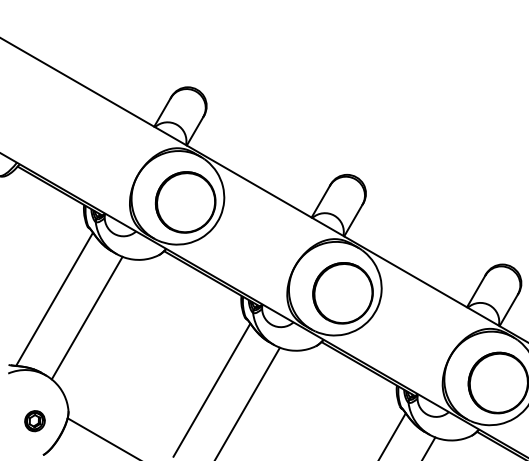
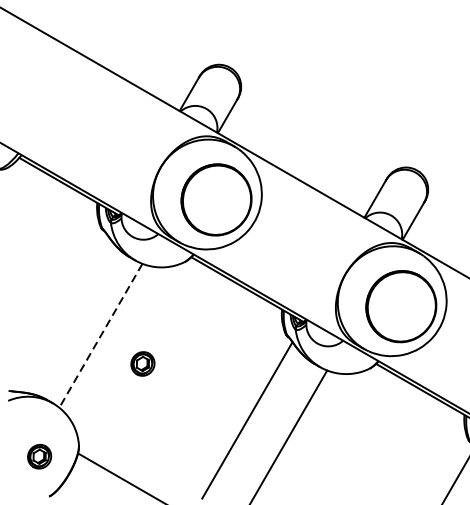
line: (54, 298) -> (62, 312), removed
line: (87, 318) -> (101, 336), solid -> dashed
part: (122, 342) -> (142, 364), added

